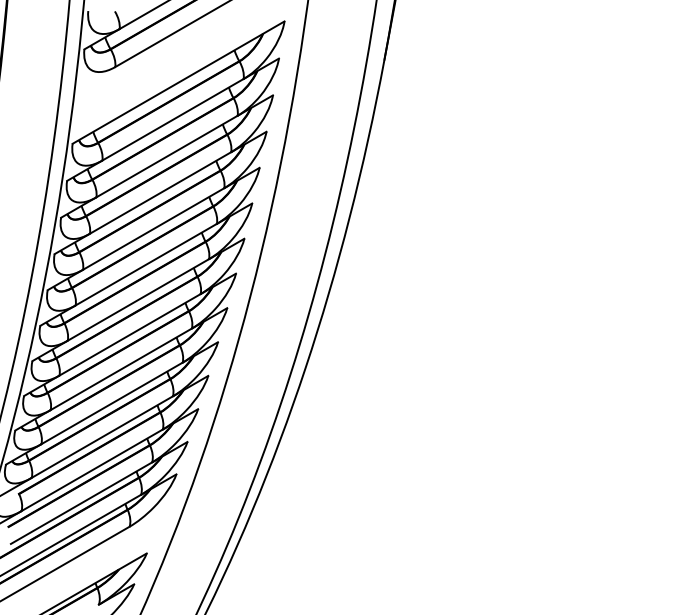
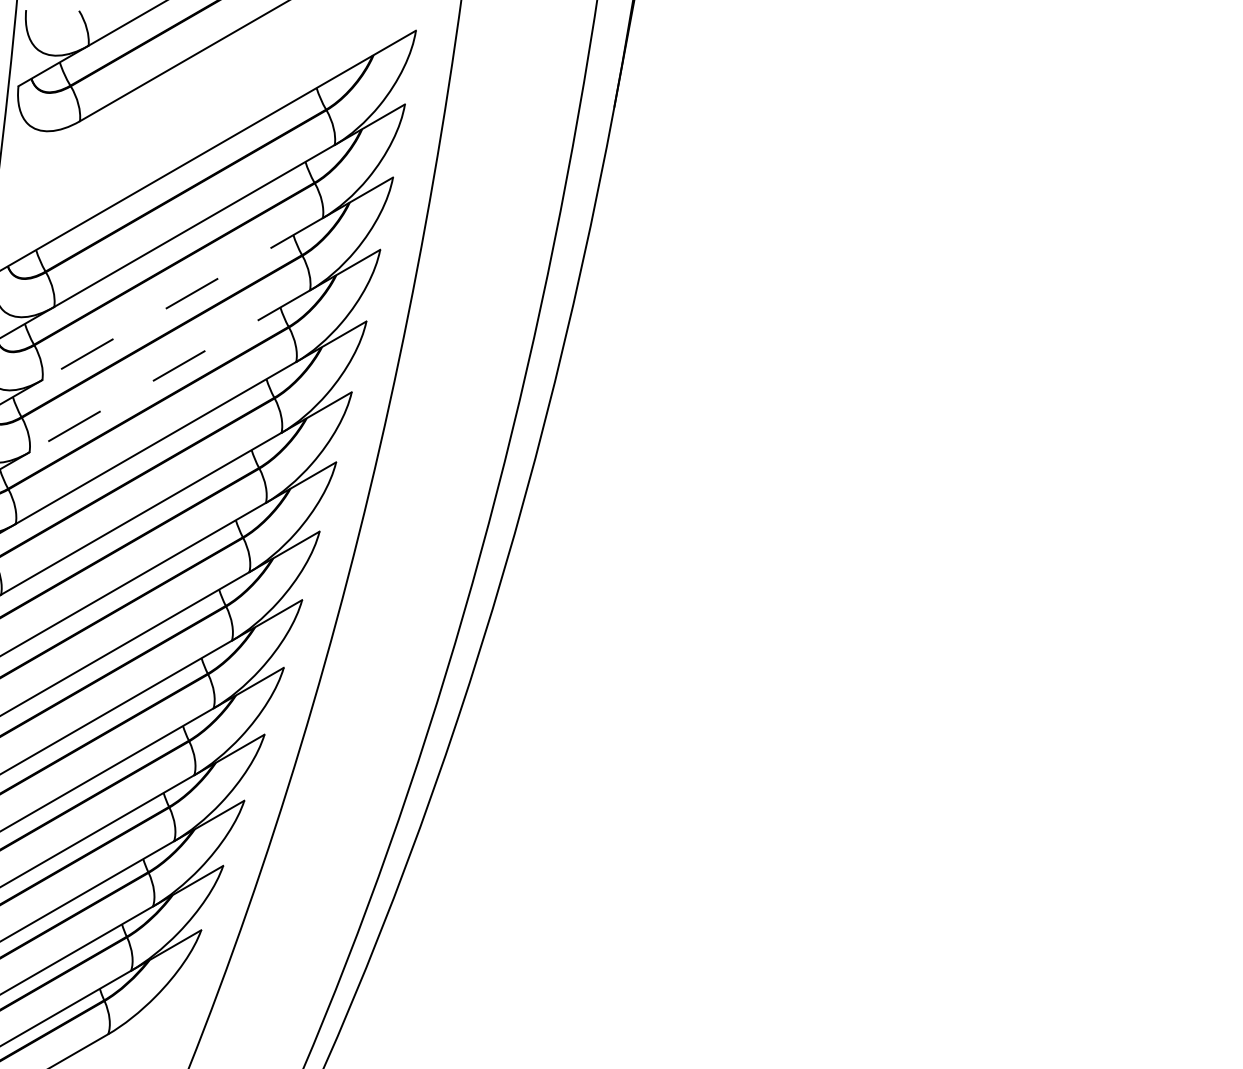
line: (167, 156) -> (183, 298), solid -> dashed
line: (160, 192) -> (169, 370), solid -> dashed

